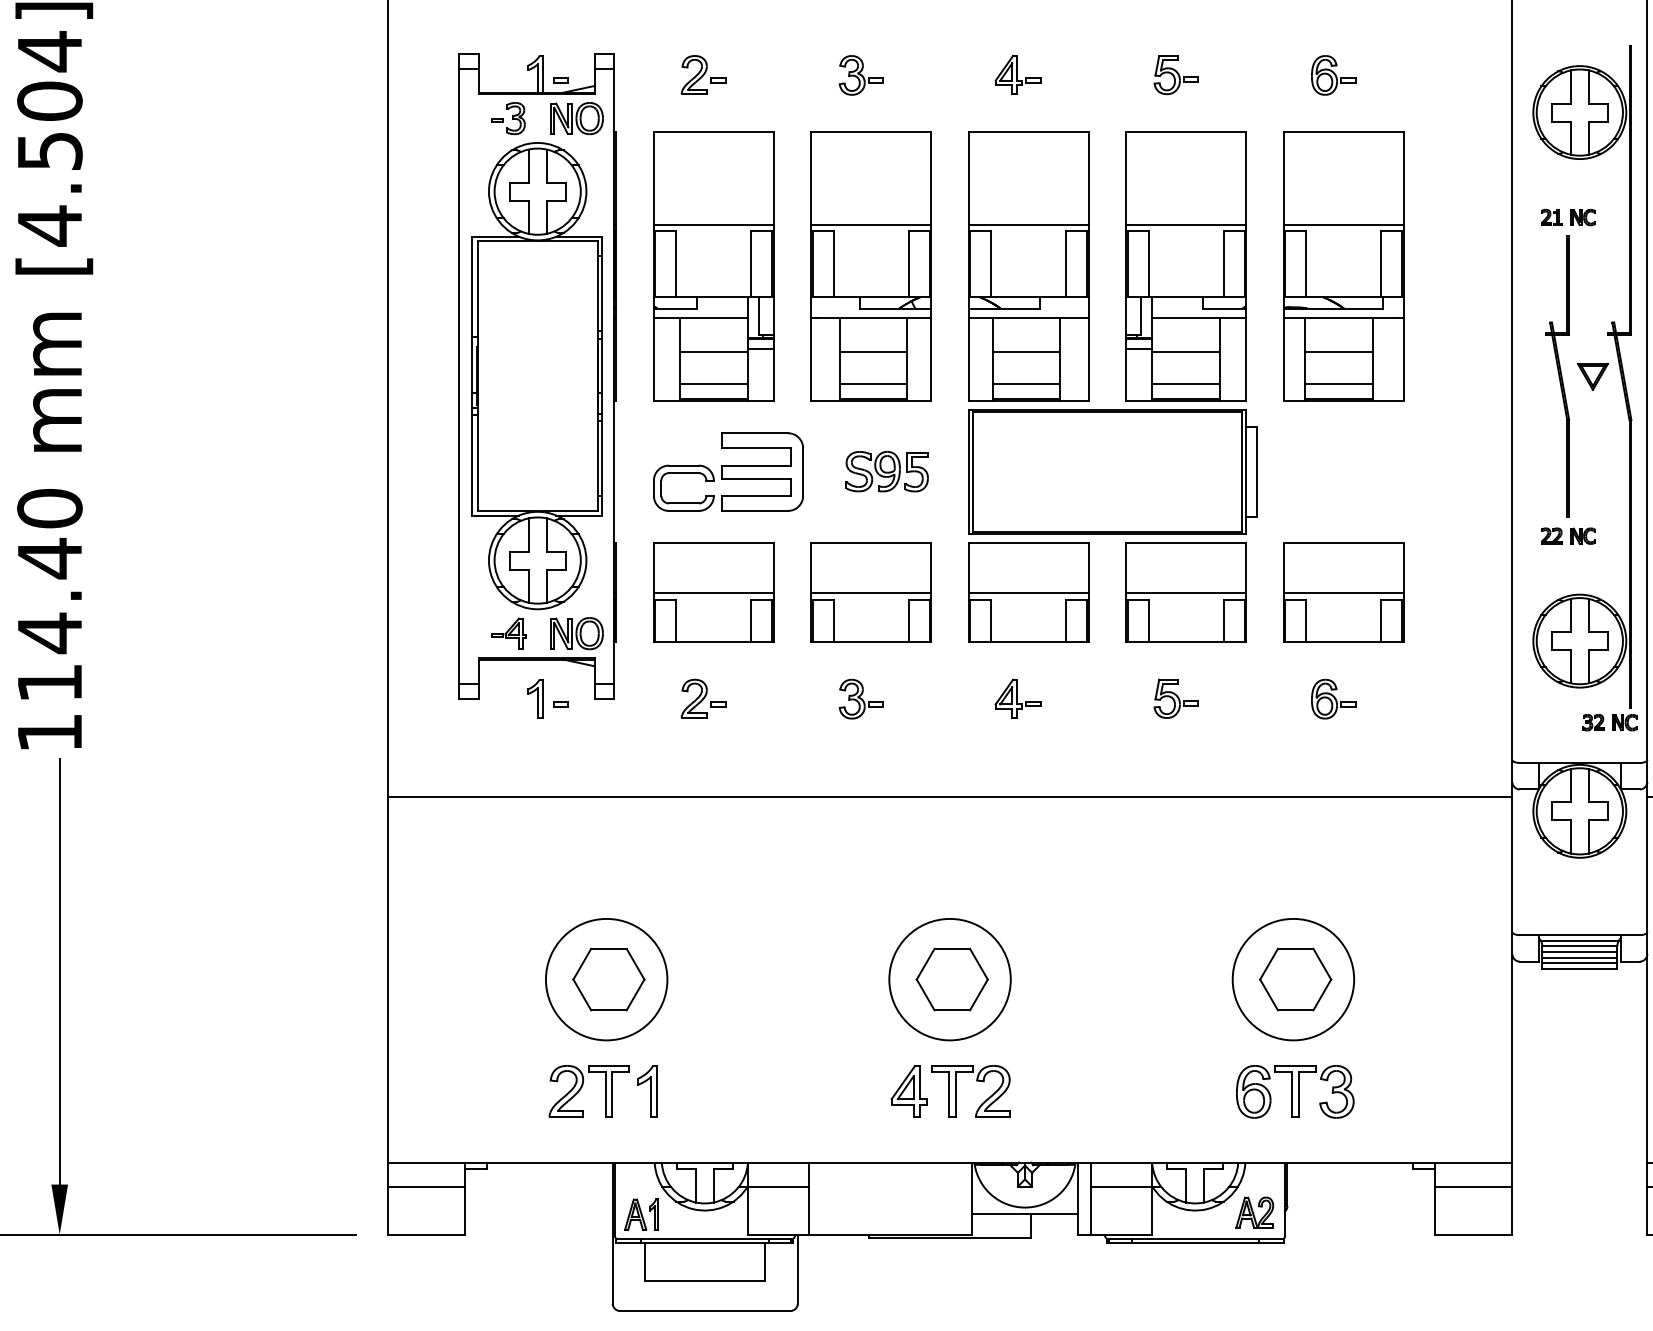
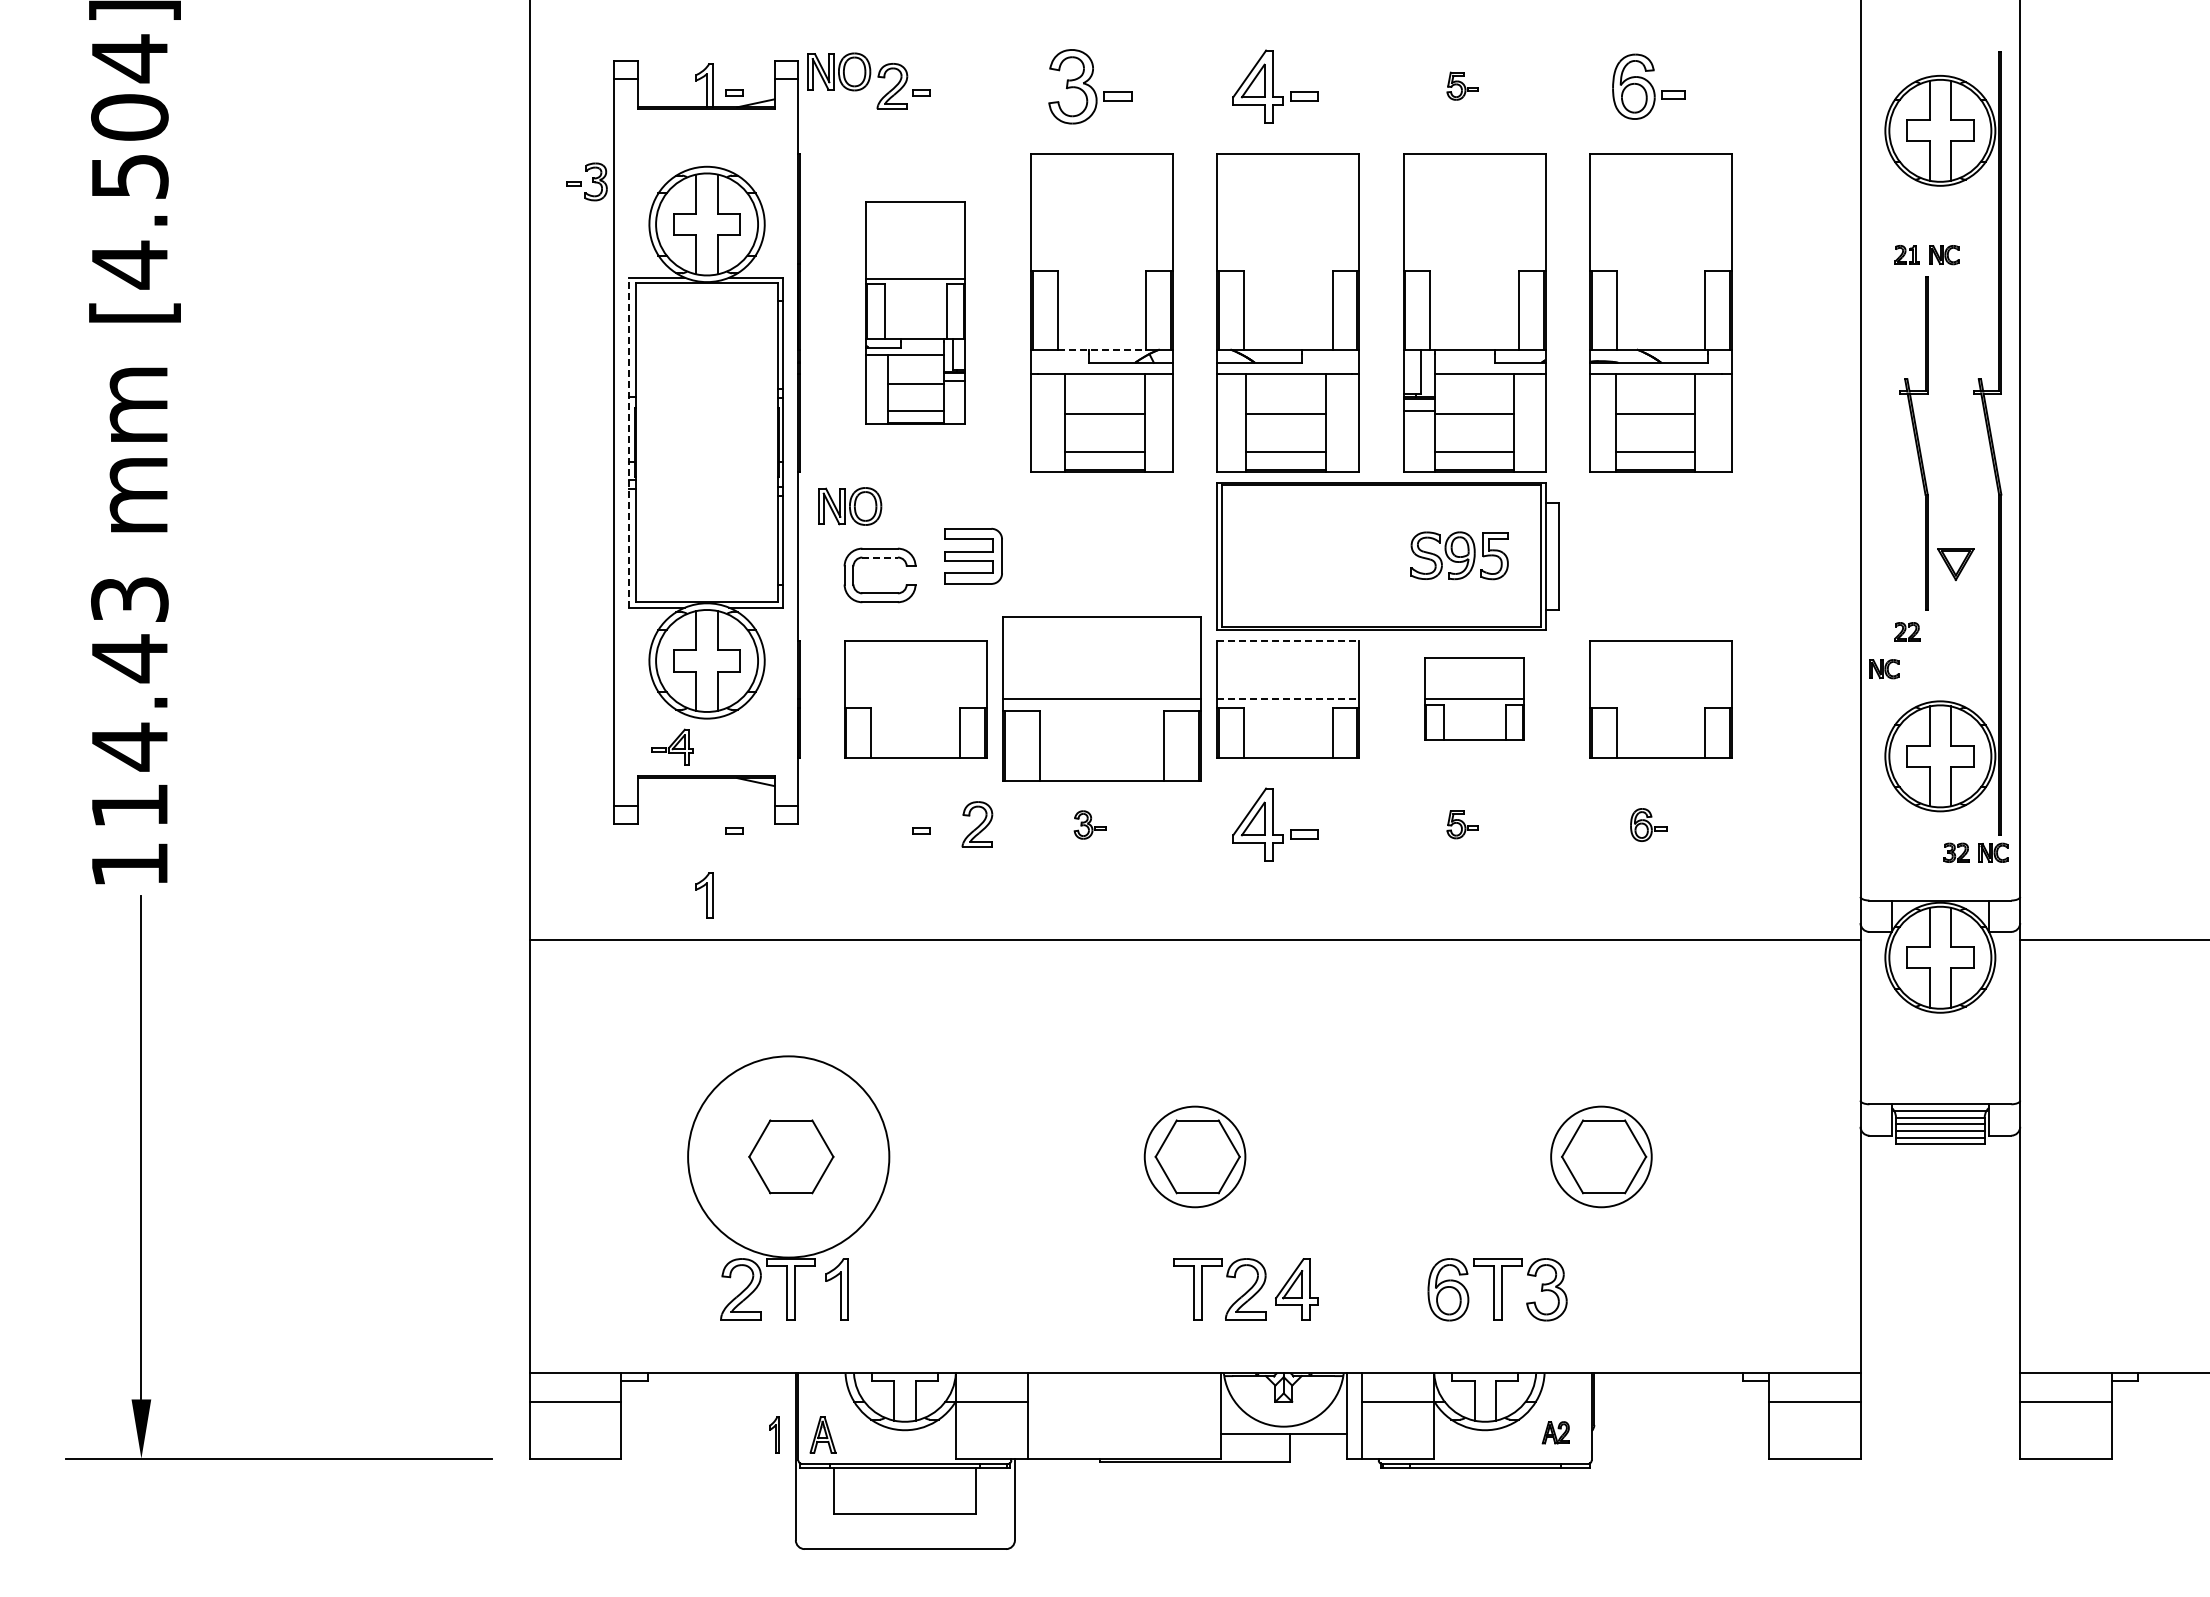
part: (1018, 74) -> (1275, 85), size x1.6
part: (1176, 74) -> (1462, 85), size x0.6
part: (860, 75) -> (1089, 86), size x1.6
part: (1333, 75) -> (1648, 86), size x1.4
part: (507, 118) -> (586, 181), moved
part: (576, 118) -> (839, 71), moved
line: (870, 225) -> (1101, 264), removed
line: (1029, 225) -> (1288, 264), removed
line: (1186, 225) -> (1474, 264), removed
line: (1343, 225) -> (1660, 264), removed
part: (713, 266) -> (915, 312), size x0.7
line: (871, 297) -> (1102, 349), solid -> dashed
line: (472, 375) -> (629, 442), solid -> dashed
part: (1592, 376) -> (1955, 564), moved
part: (887, 471) -> (1459, 555), moved
part: (762, 472) -> (973, 556), size x0.6
line: (684, 473) -> (880, 557), solid -> dashed
text: (49, 508) -> (129, 599), 114.40 -> 114.43
part: (1583, 536) -> (1884, 669), moved
line: (1029, 543) -> (1288, 640), solid -> dashed
line: (713, 593) -> (915, 699), removed
part: (870, 593) -> (1101, 699), size x1.4
line: (1029, 593) -> (1288, 699), solid -> dashed
part: (1186, 593) -> (1474, 699), size x0.7
line: (1343, 593) -> (1660, 699), removed
part: (576, 633) -> (850, 506), moved
part: (535, 698) -> (704, 895), moved
part: (694, 698) -> (977, 824), moved
part: (860, 698) -> (1089, 824), size x0.6
part: (1018, 698) -> (1275, 824), size x1.6
part: (1176, 698) -> (1462, 824), size x0.6
part: (1333, 698) -> (1648, 824), size x0.7
circle: (606, 979) -> (788, 1156), size x1.4
circle: (949, 979) -> (1194, 1156), size x0.7
circle: (1293, 979) -> (1601, 1156), size x0.7
part: (909, 1091) -> (1296, 1289), moved
part: (1295, 1091) -> (1497, 1289), moved
part: (1254, 1212) -> (1555, 1432), size x0.6
part: (653, 1214) -> (774, 1434), moved

